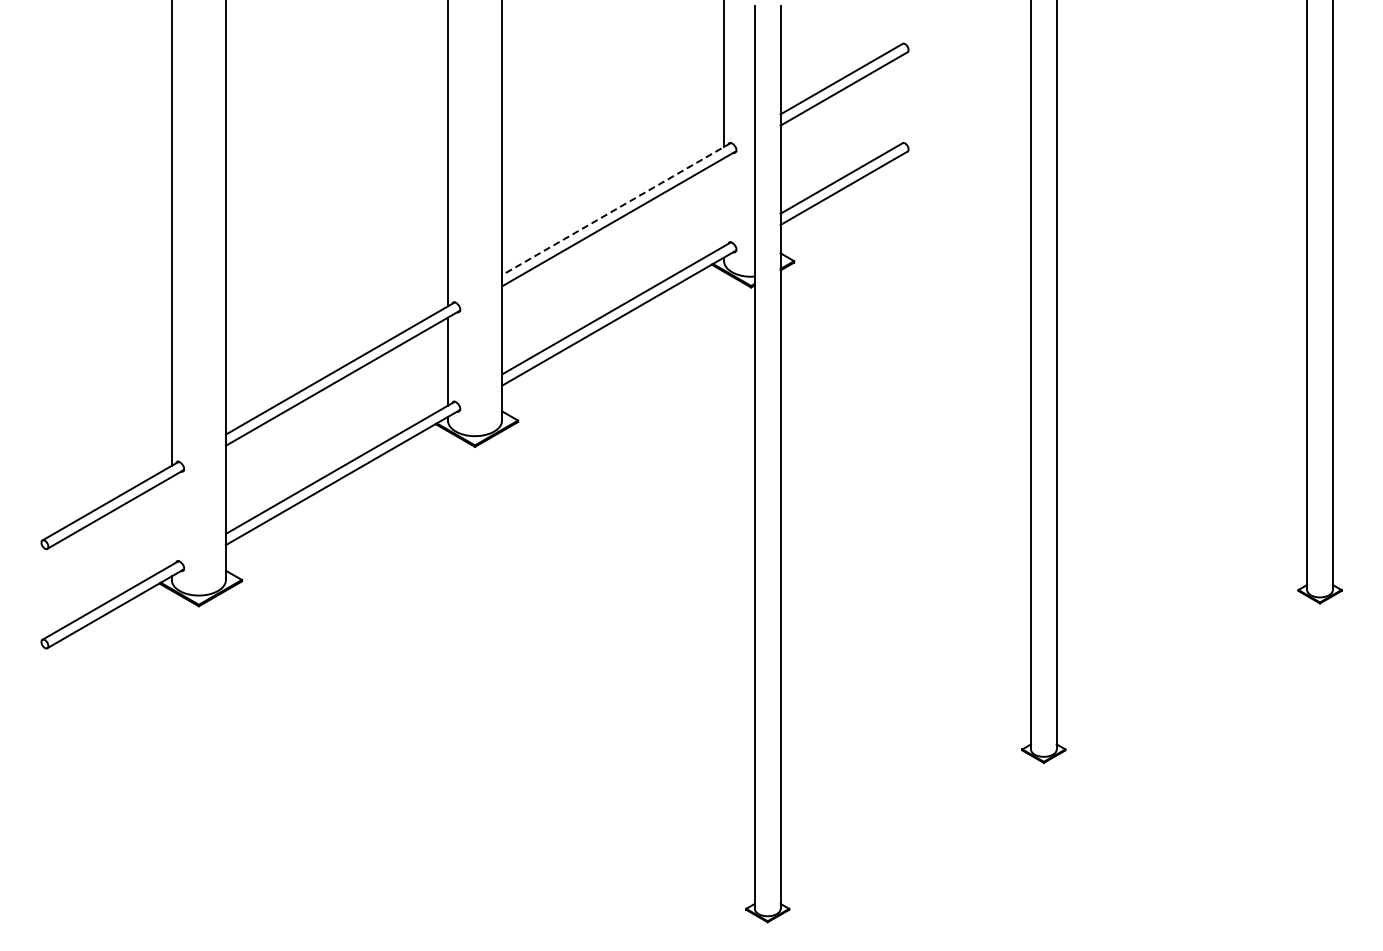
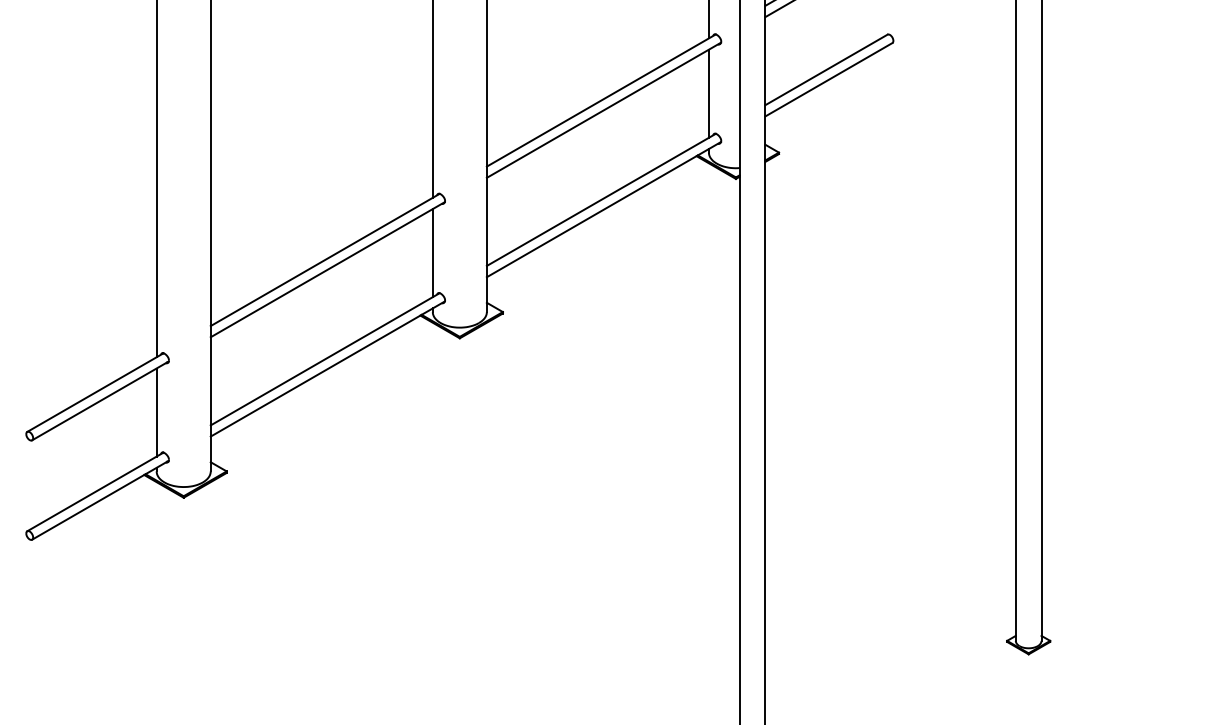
line: (724, 202) -> (709, 93), added
line: (616, 209) -> (601, 100), dashed -> solid
line: (171, 521) -> (156, 412), added

